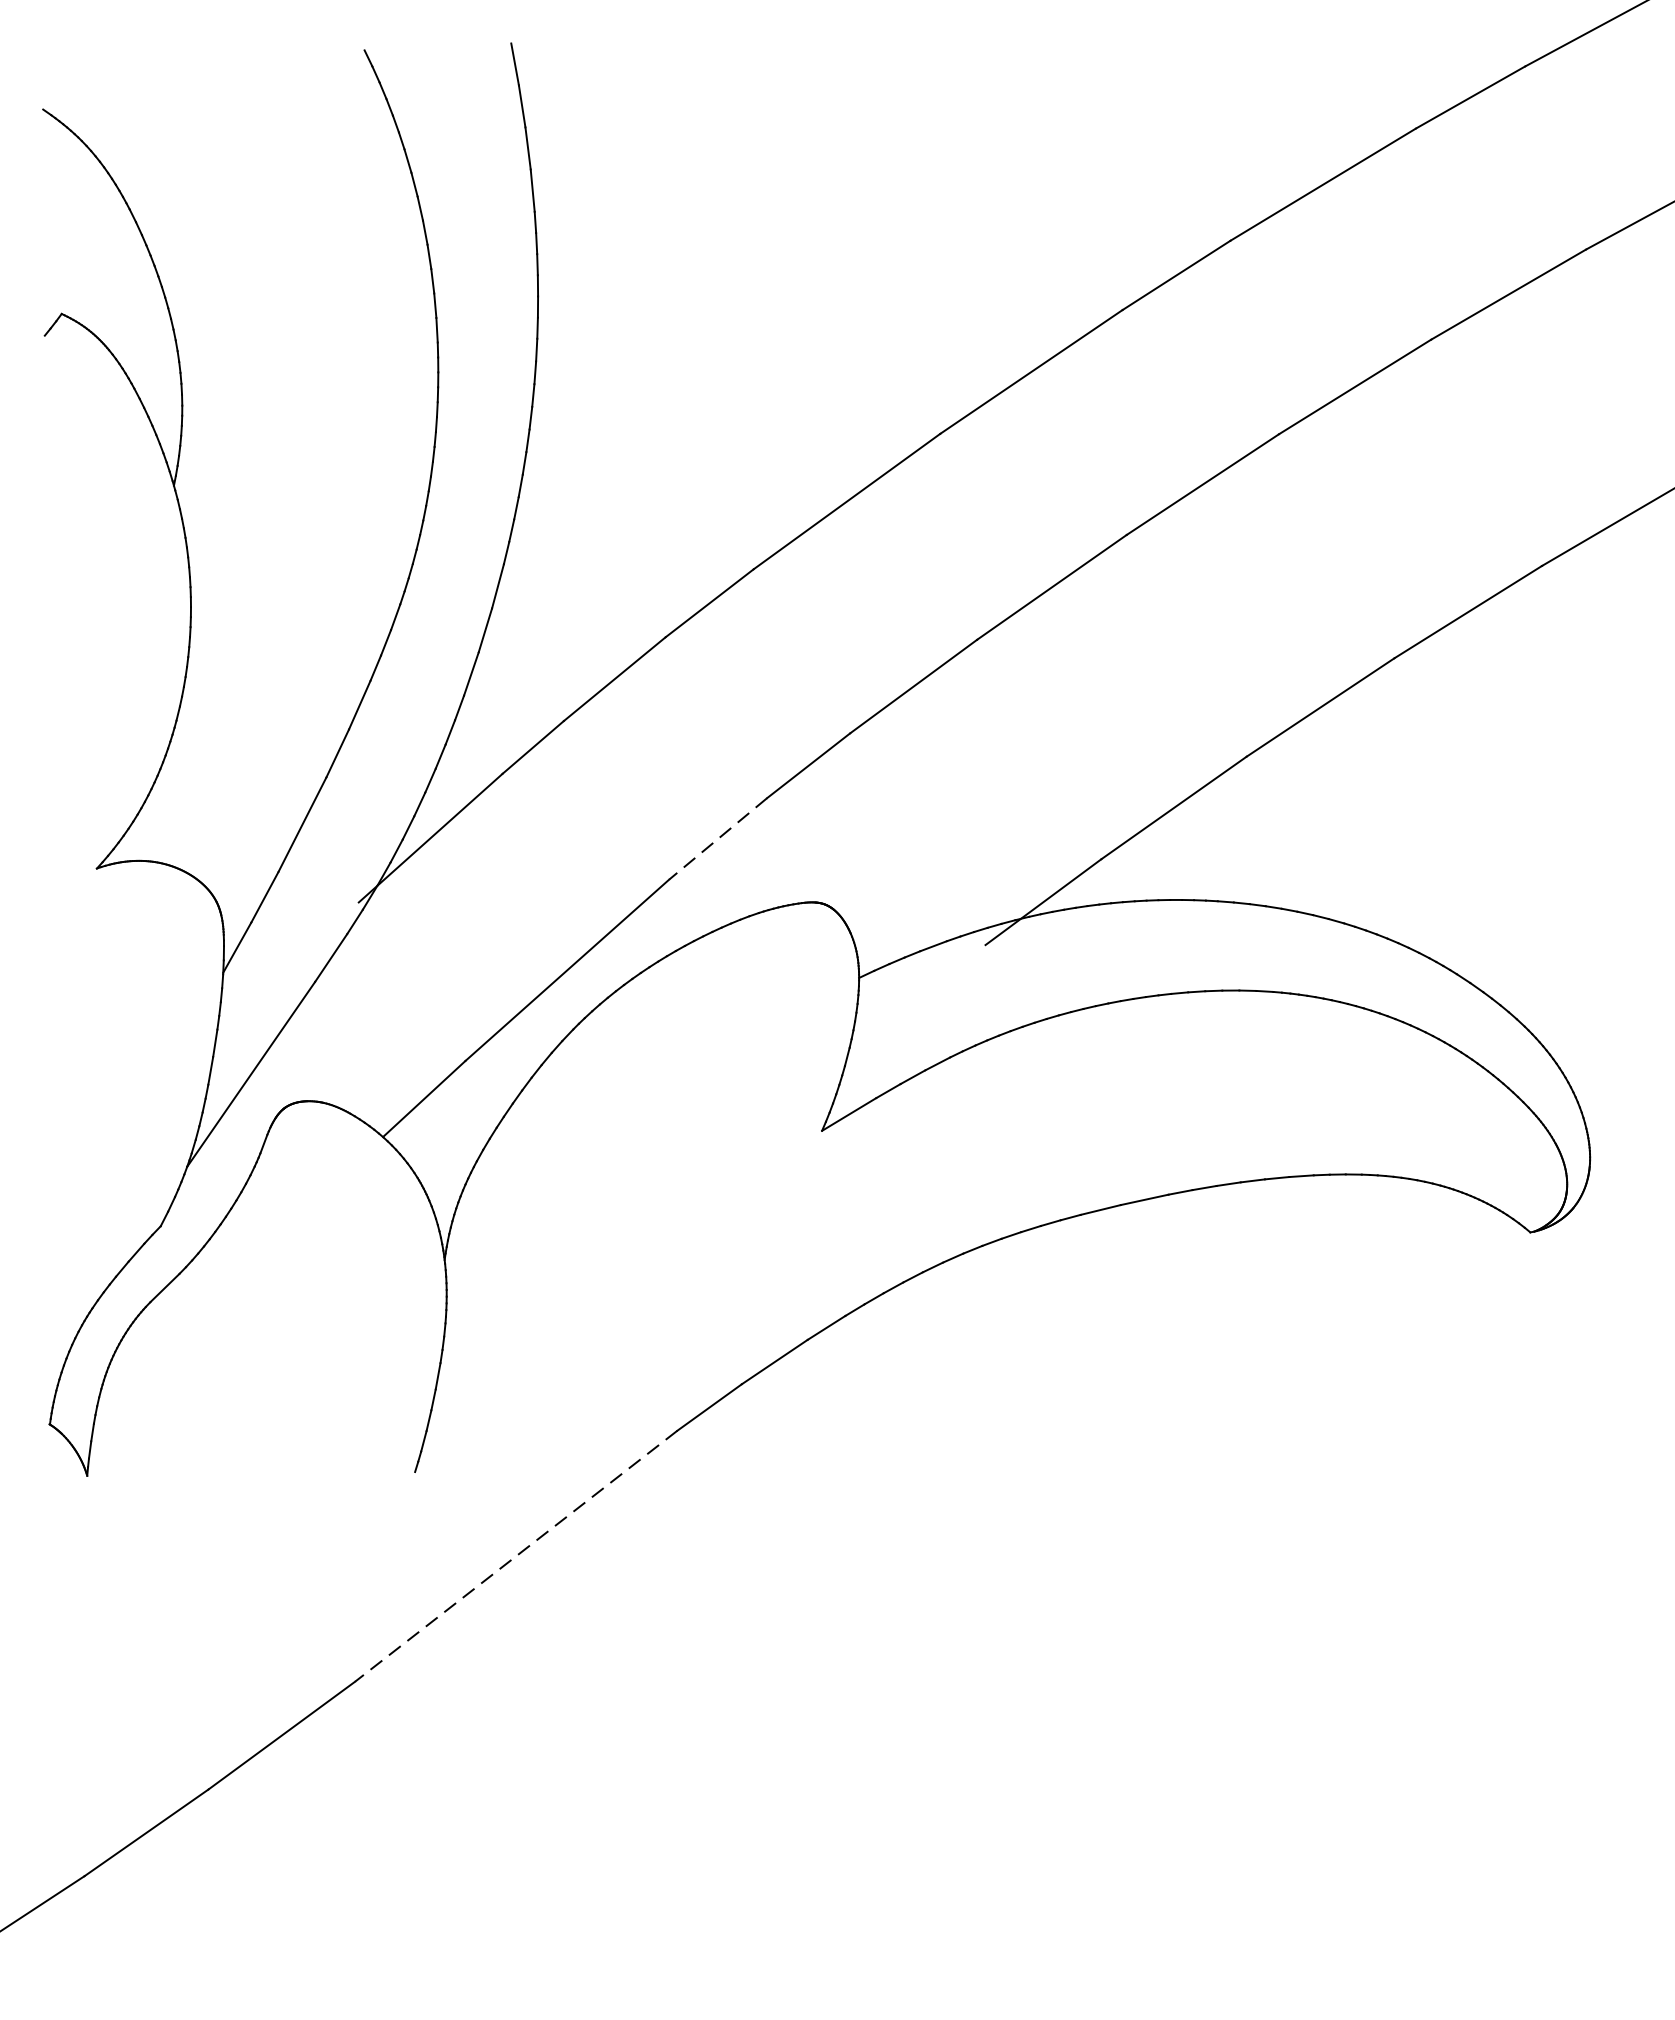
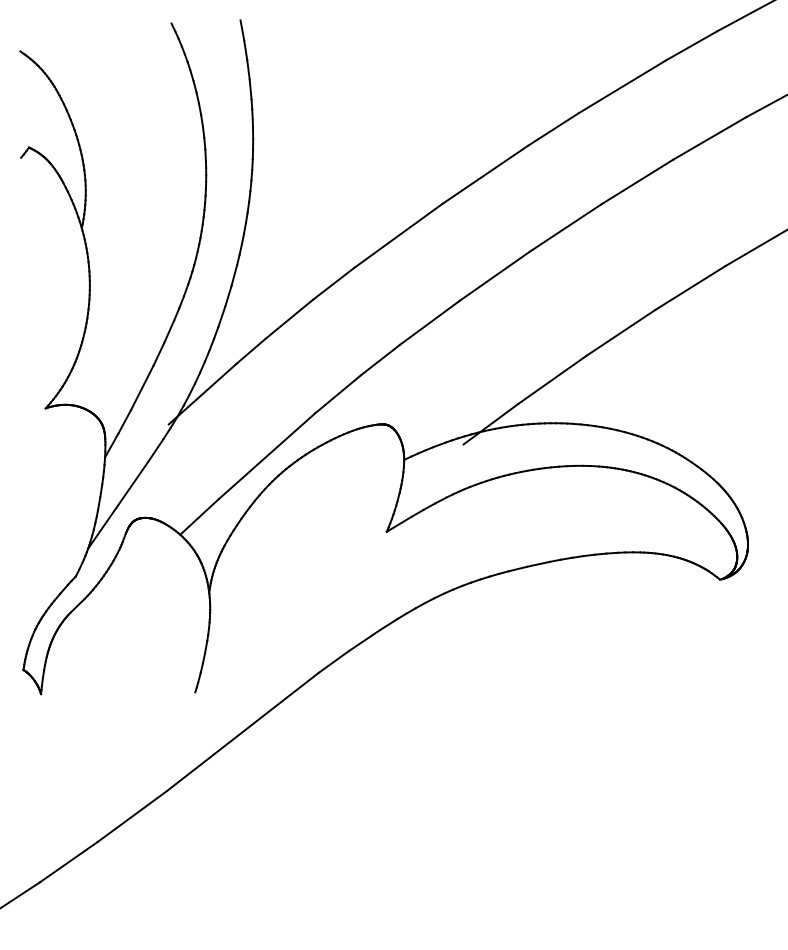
line: (717, 838) -> (337, 394), dashed -> solid
line: (515, 1557) -> (242, 732), dashed -> solid

